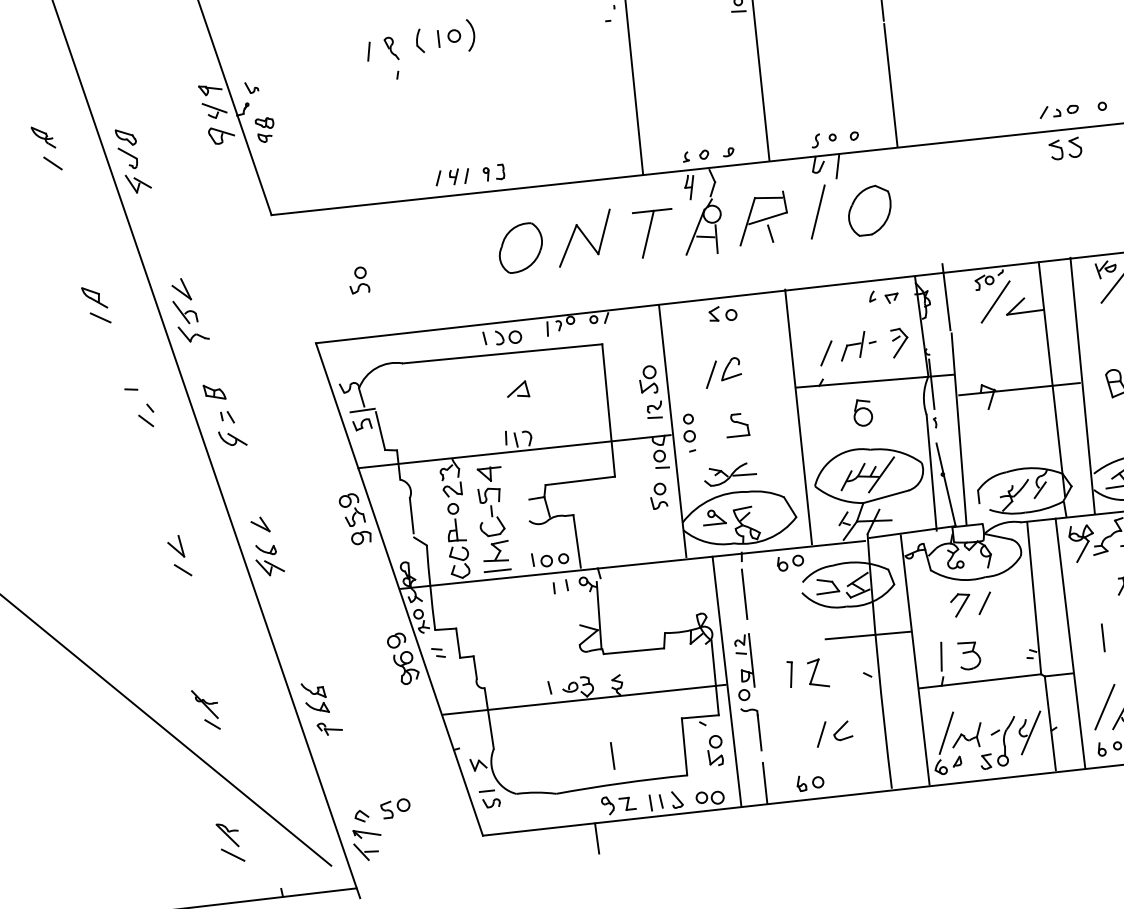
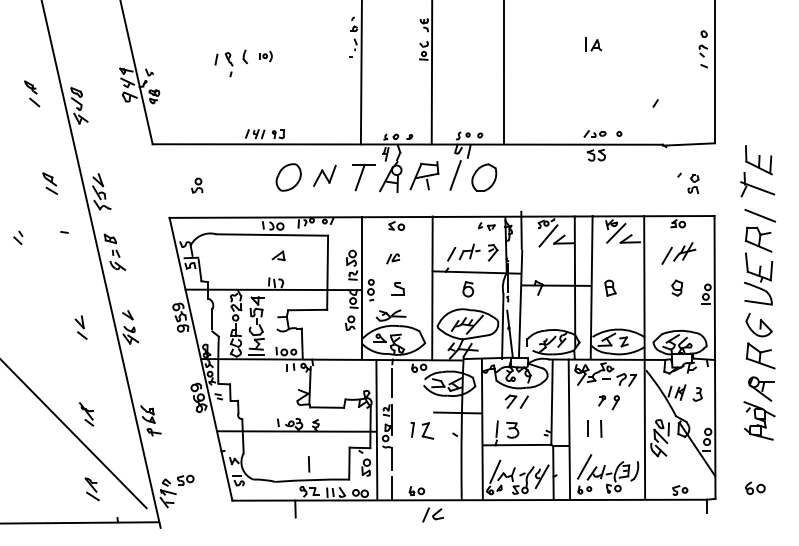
part: (455, 36) -> (265, 56), size x0.6
part: (584, 237) -> (324, 175), size x0.7
part: (721, 372) -> (392, 258), size x0.6
part: (146, 415) -> (18, 237), moved
part: (832, 732) -> (432, 514), moved

